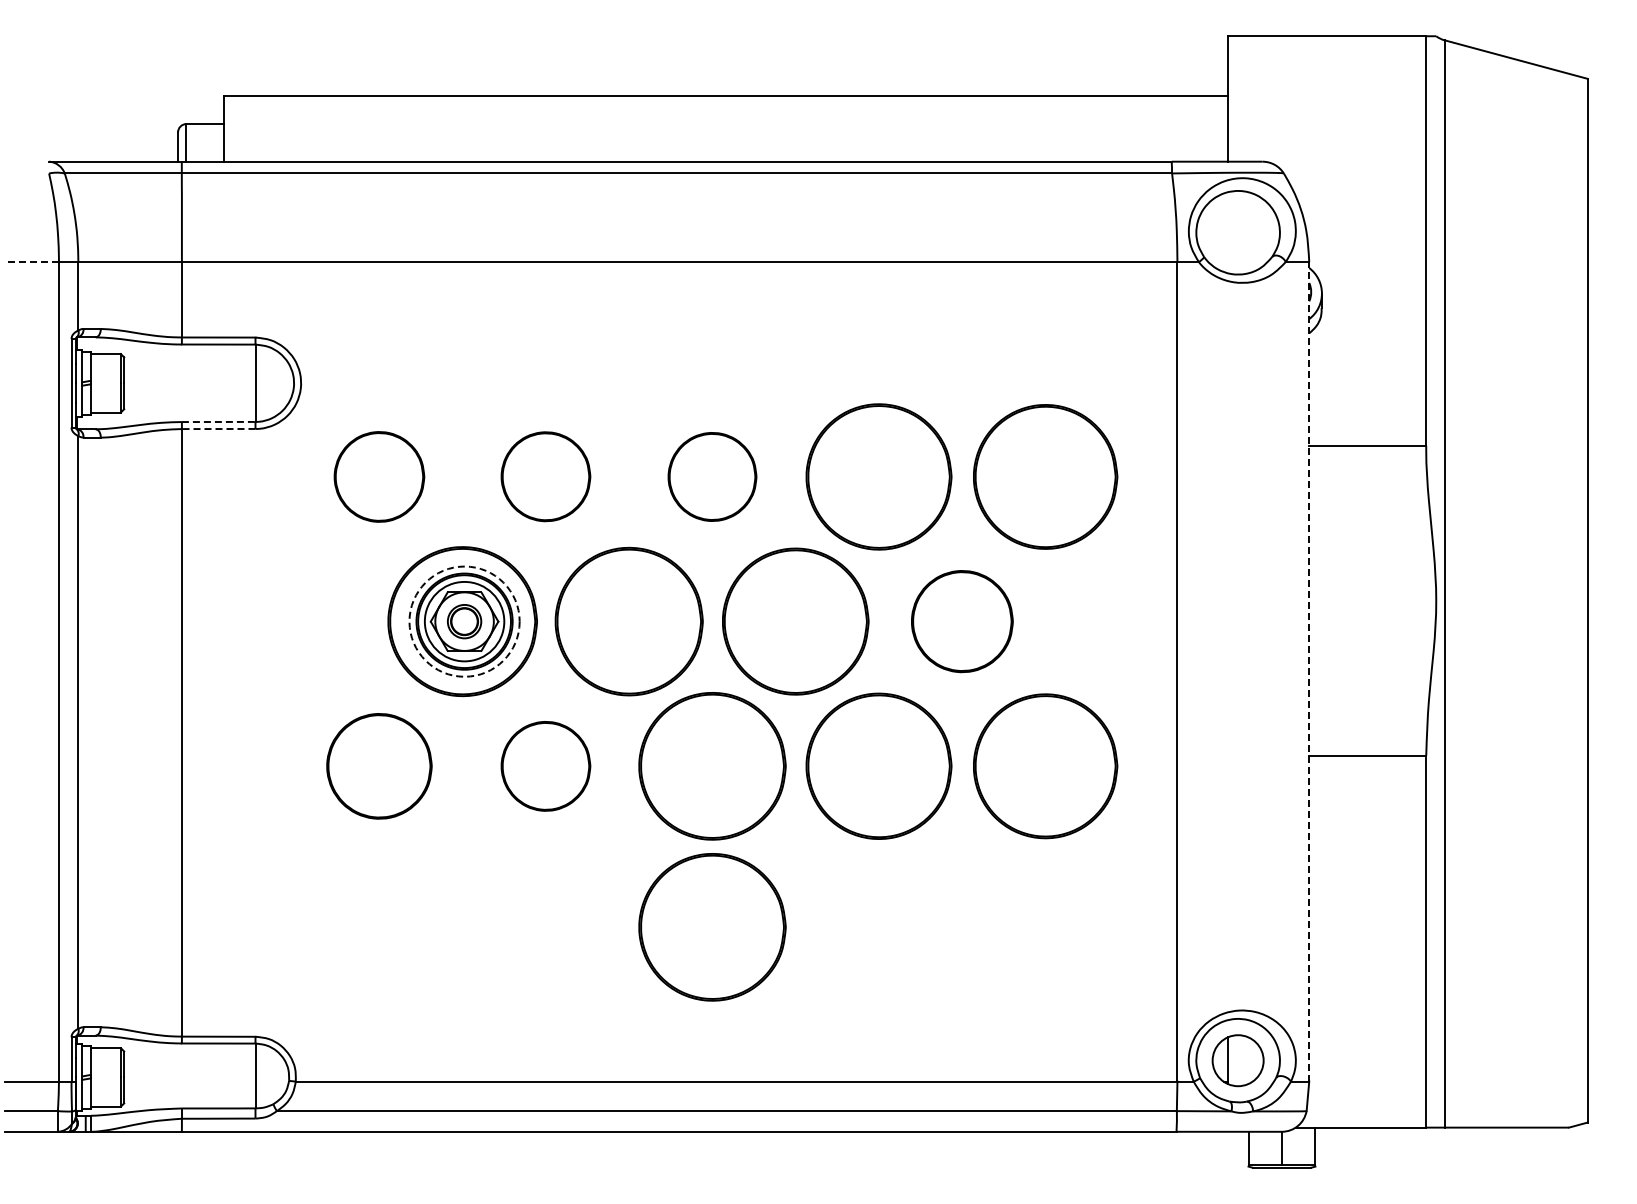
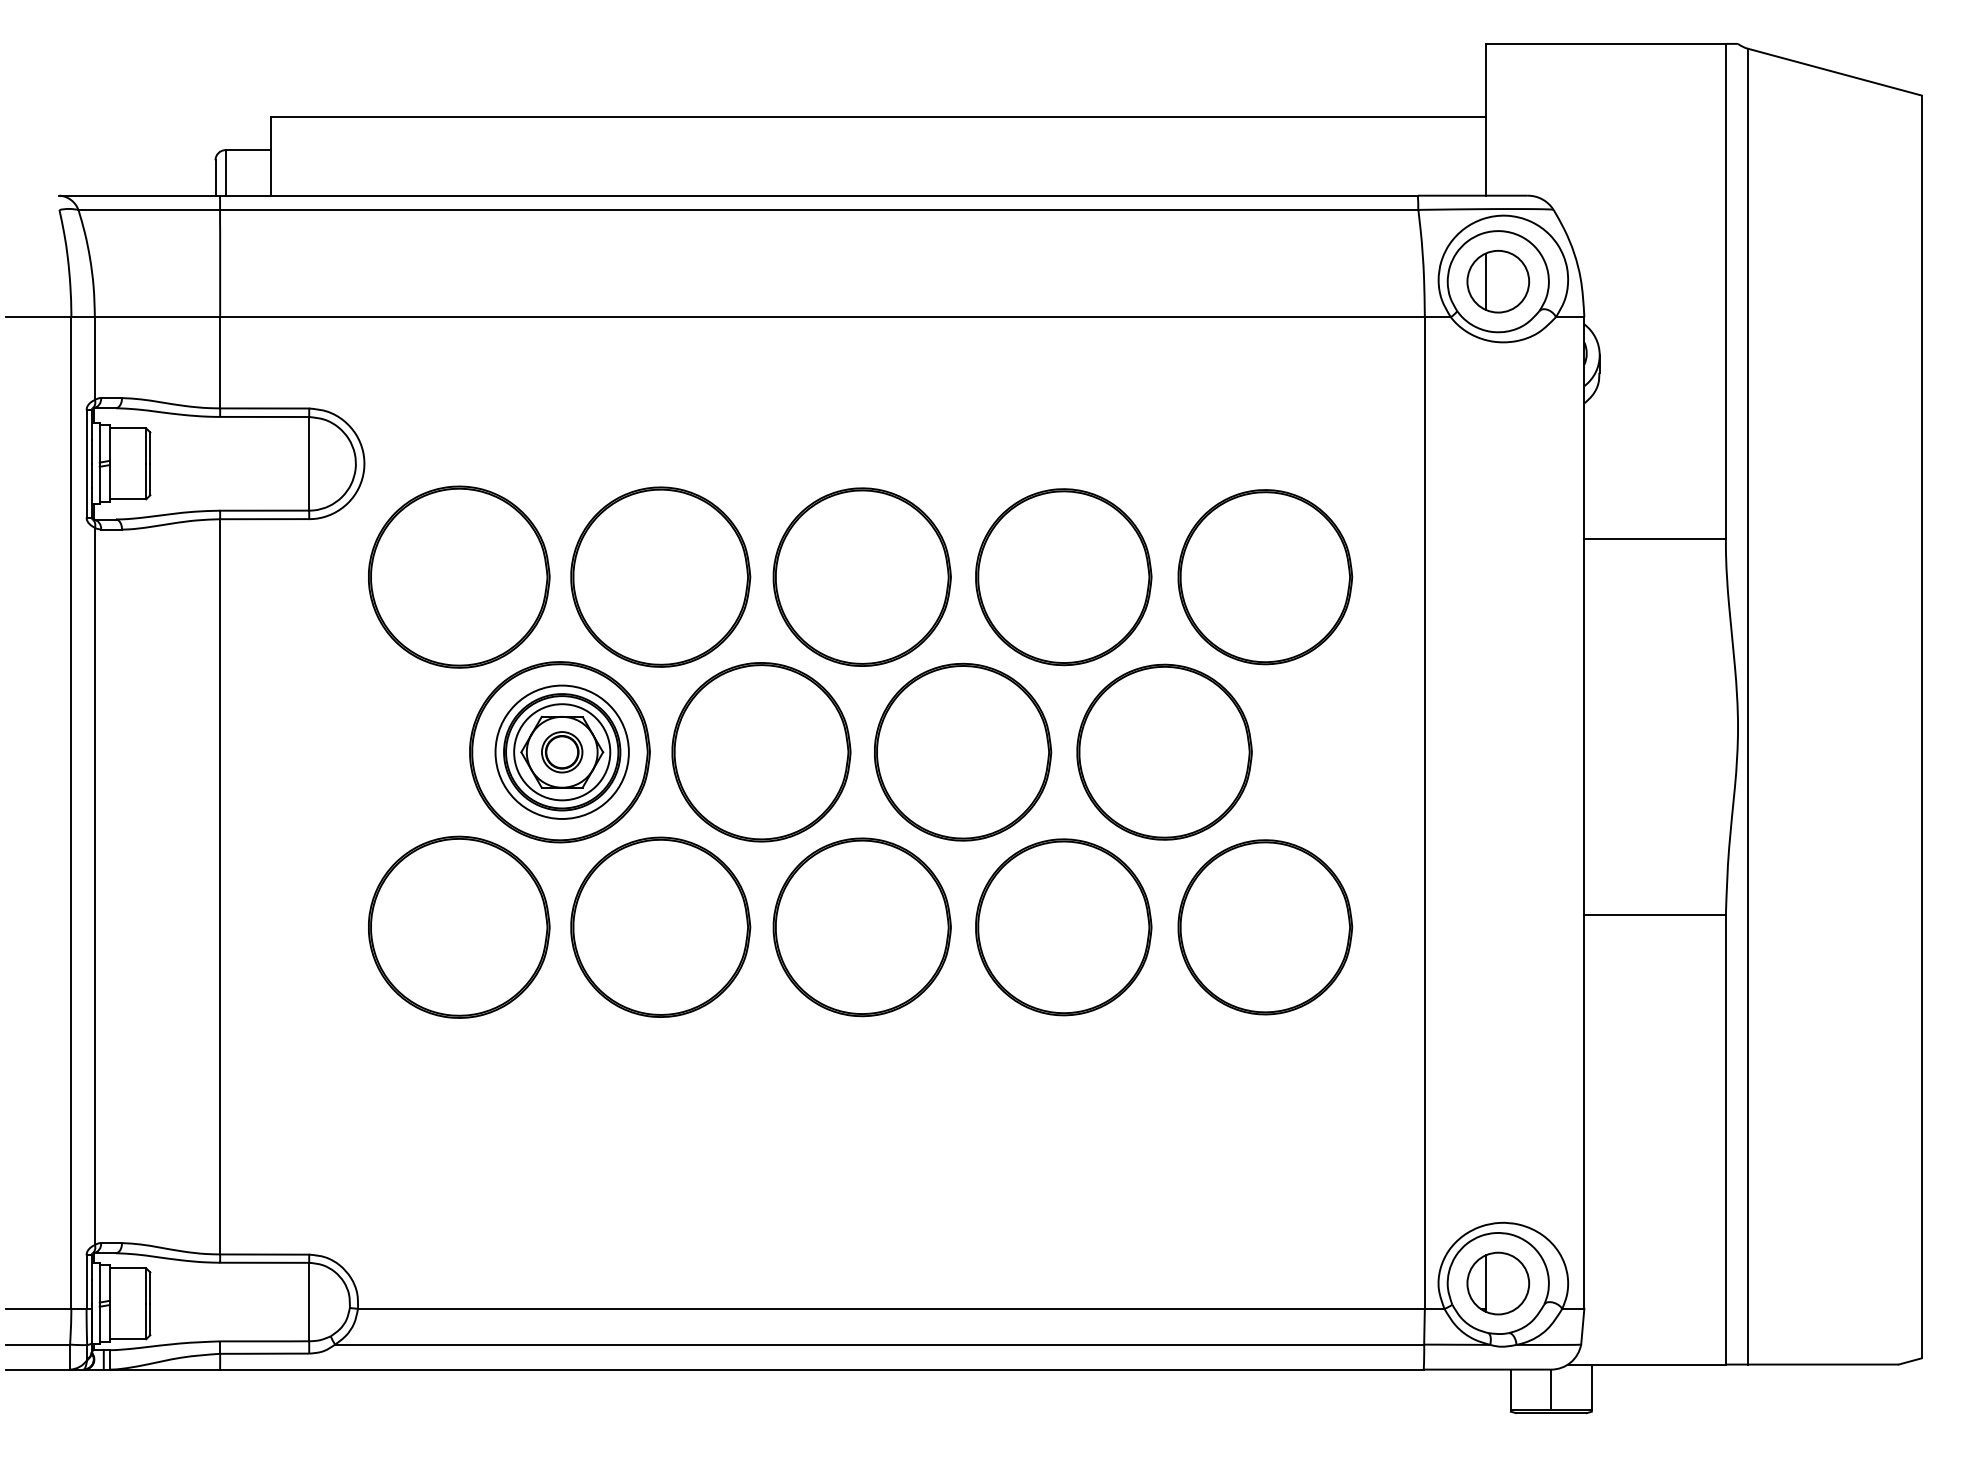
part: (1237, 232) -> (1497, 281), added
line: (31, 262) -> (38, 317), dashed -> solid
line: (218, 421) -> (264, 510), dashed -> solid
line: (218, 429) -> (264, 519), dashed -> solid
part: (379, 476) -> (459, 576), size x1.67
part: (545, 476) -> (660, 576), size x1.67
part: (712, 476) -> (862, 576), size x1.67
circle: (464, 621) -> (562, 752), dashed -> solid
part: (962, 621) -> (1164, 752), size x1.43
line: (1309, 671) -> (1584, 812), dashed -> solid
part: (379, 766) -> (459, 927), size x1.43
part: (545, 766) -> (660, 927), size x1.67
part: (712, 927) -> (862, 1122), removed

